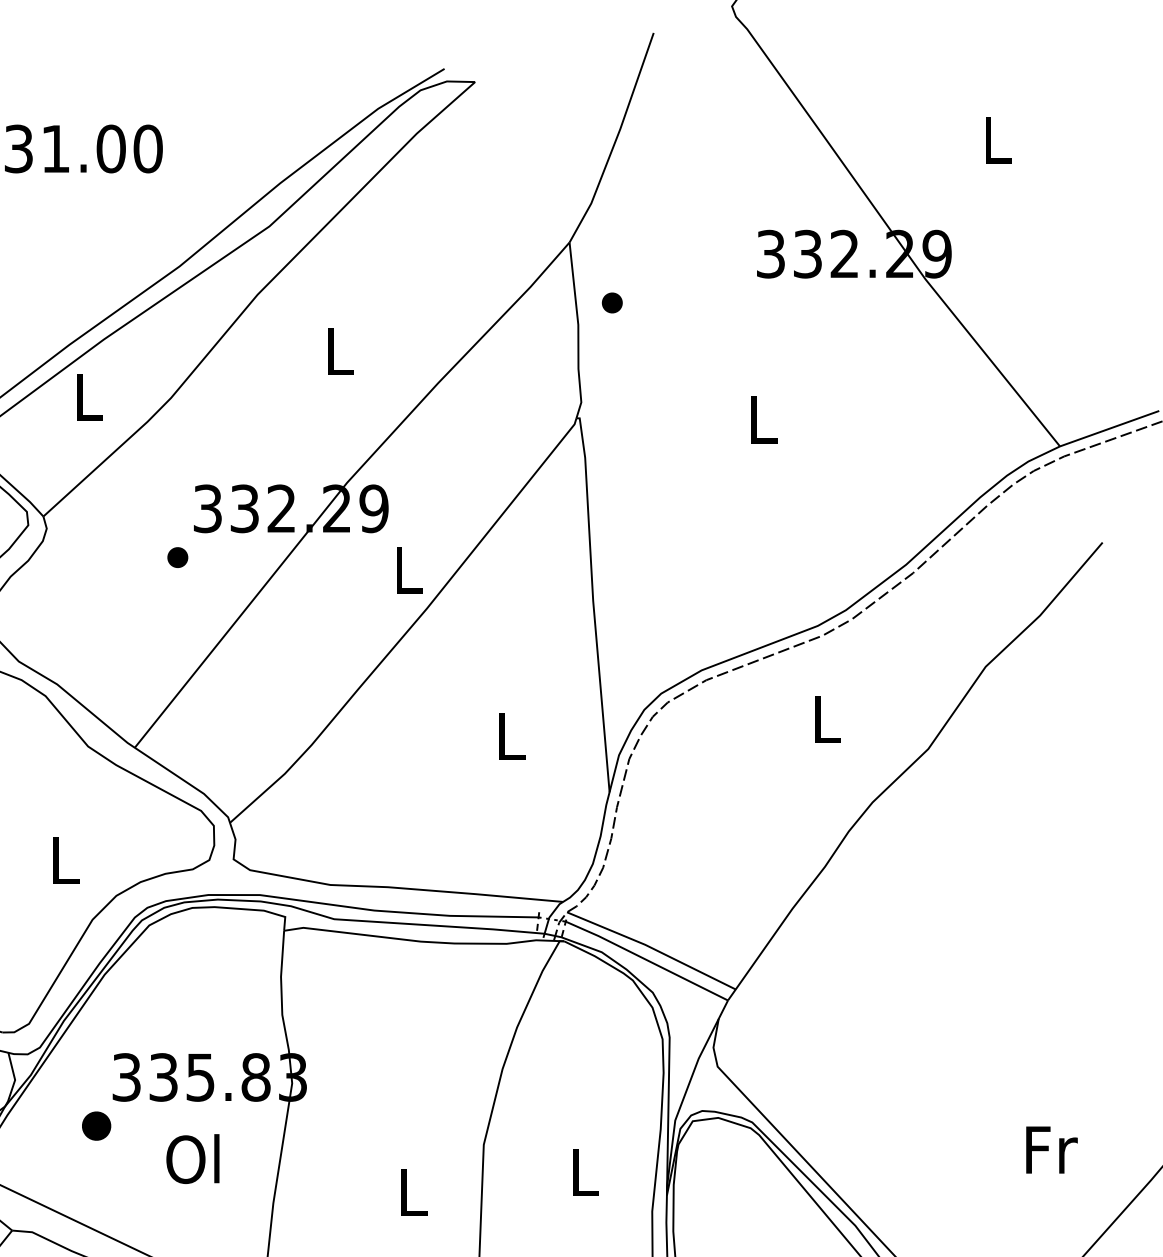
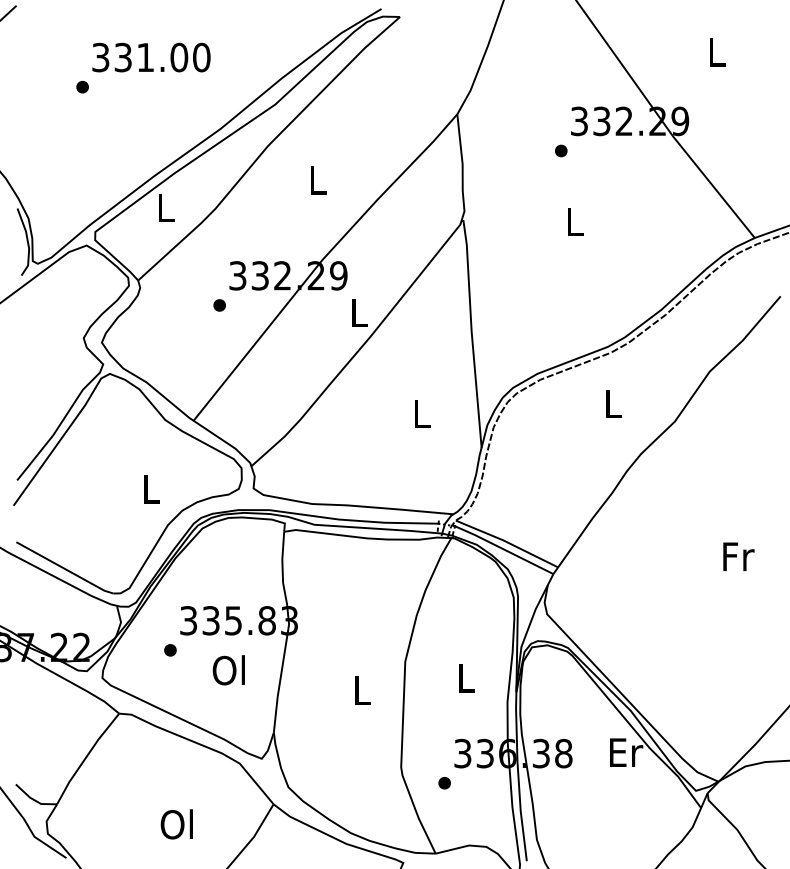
part: (612, 302) -> (561, 150), moved
part: (96, 1126) -> (170, 650), size x0.71
text: (1051, 1149) -> (738, 556), moved

